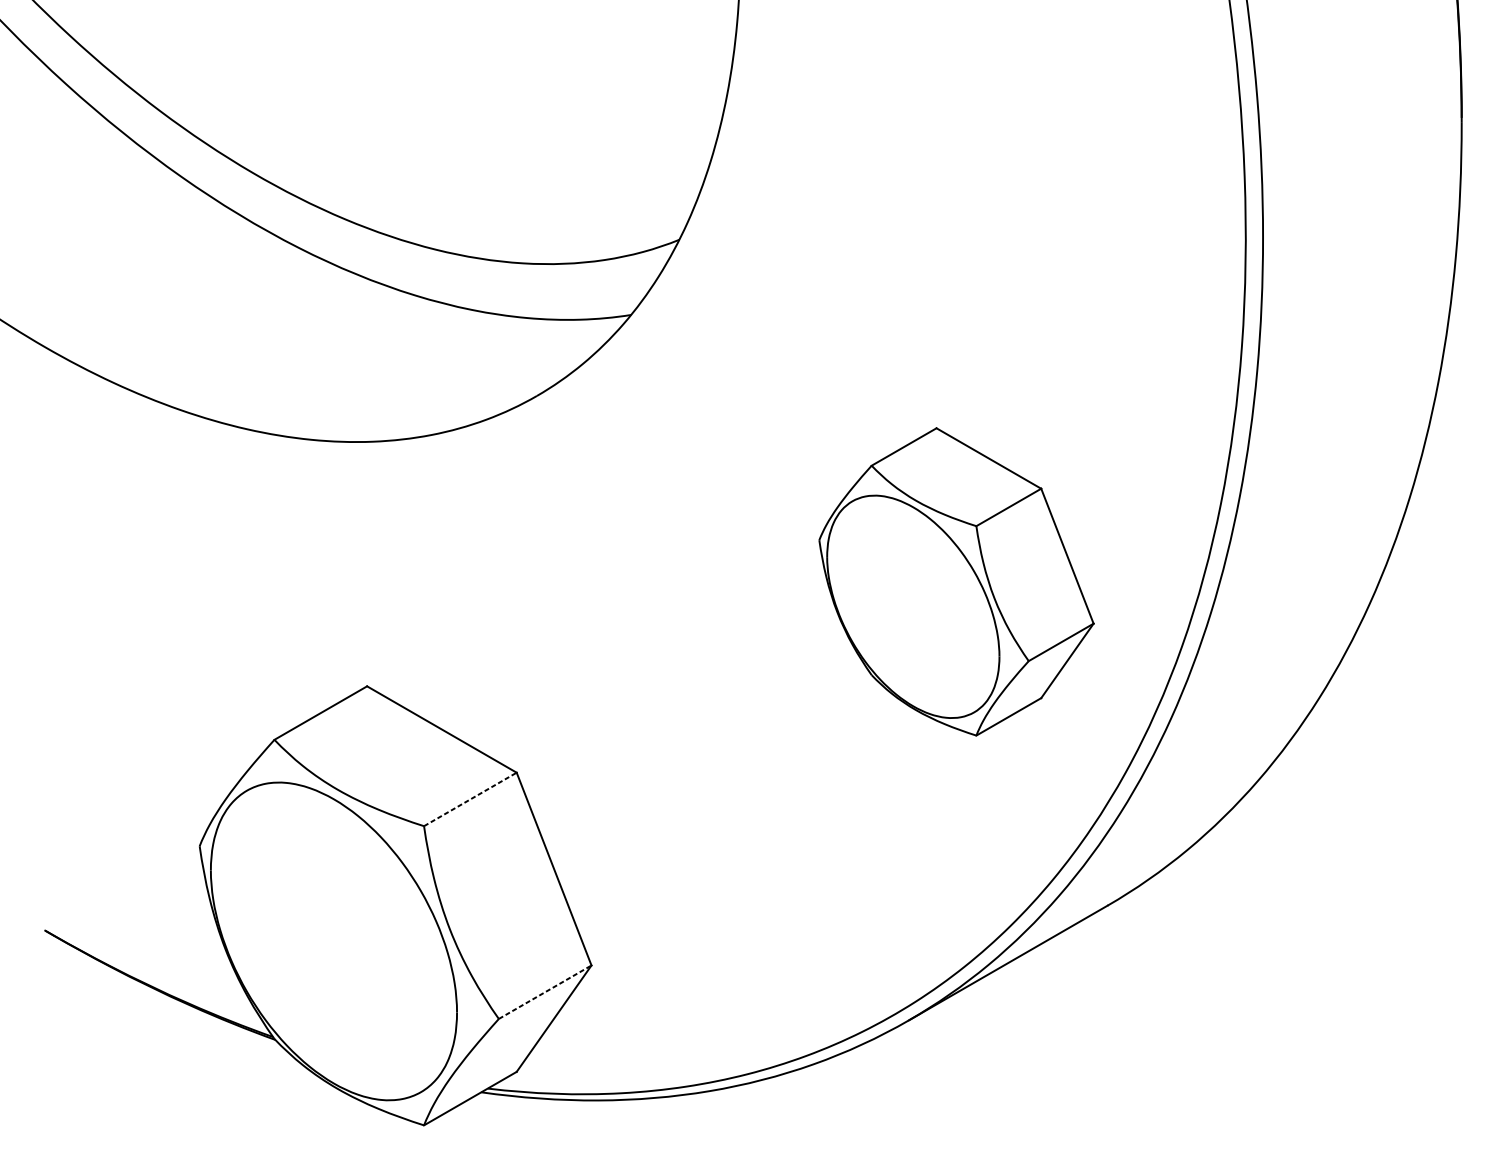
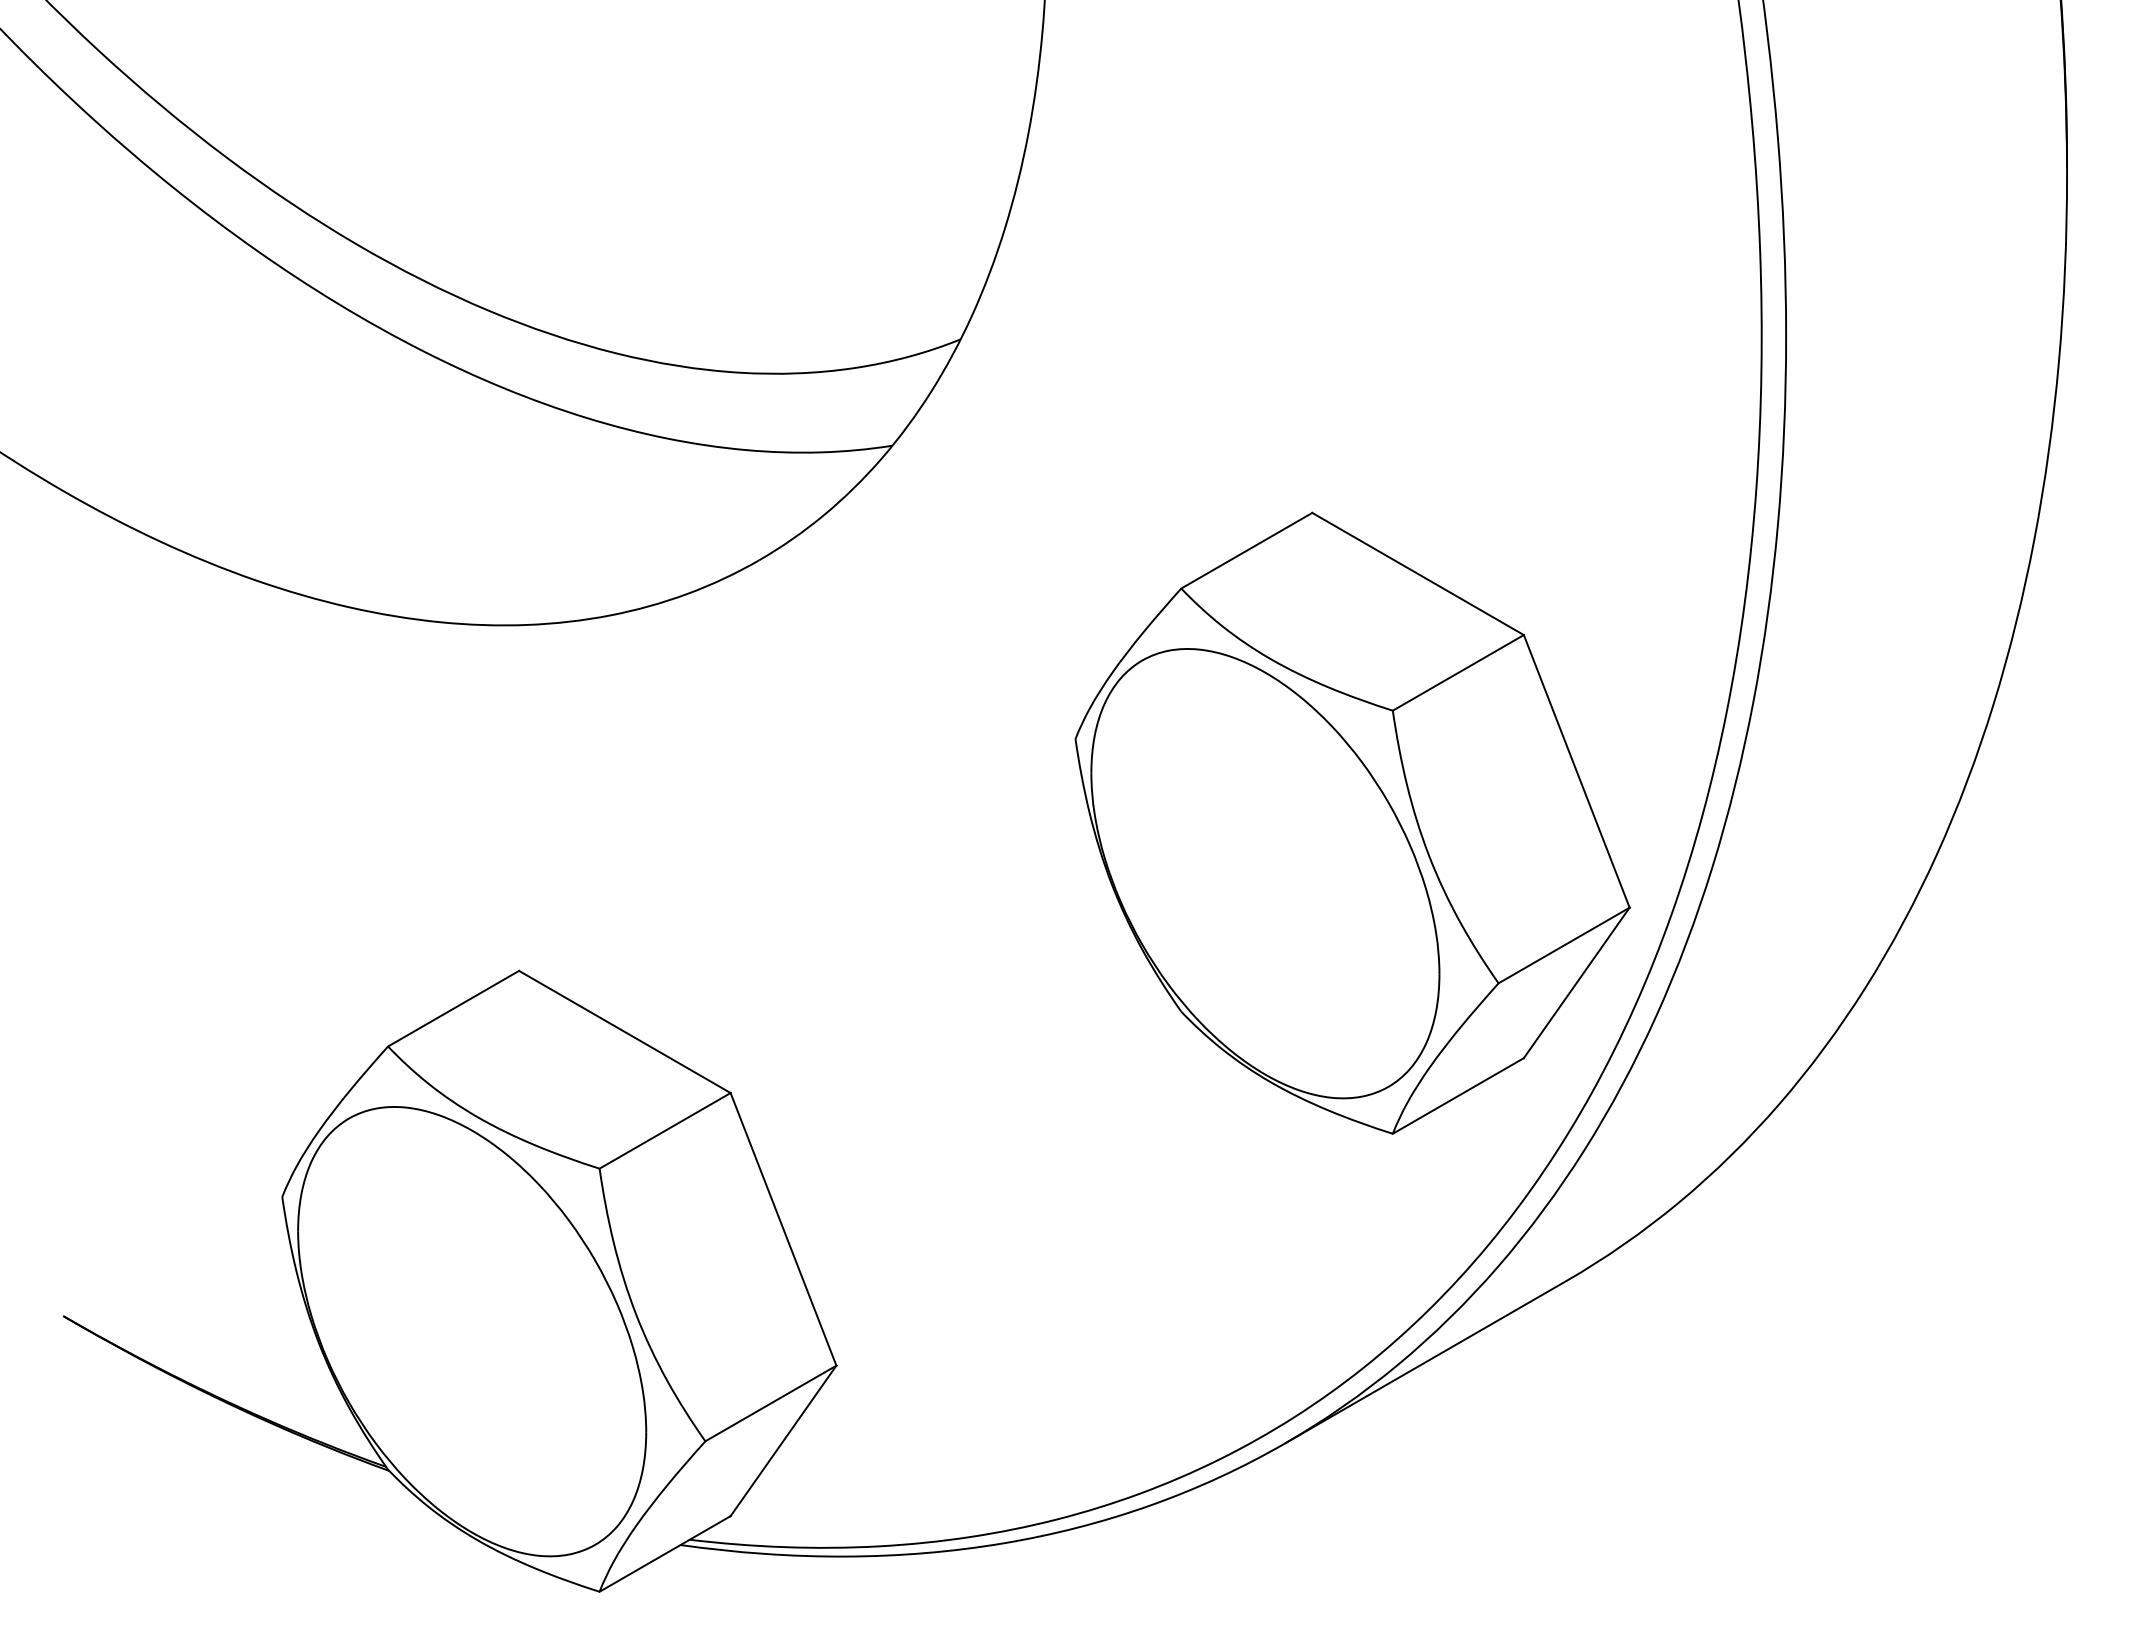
part: (956, 581) -> (1352, 822), size x1.43
line: (470, 799) -> (665, 1130), dashed -> solid
line: (544, 992) -> (770, 1403), dashed -> solid

